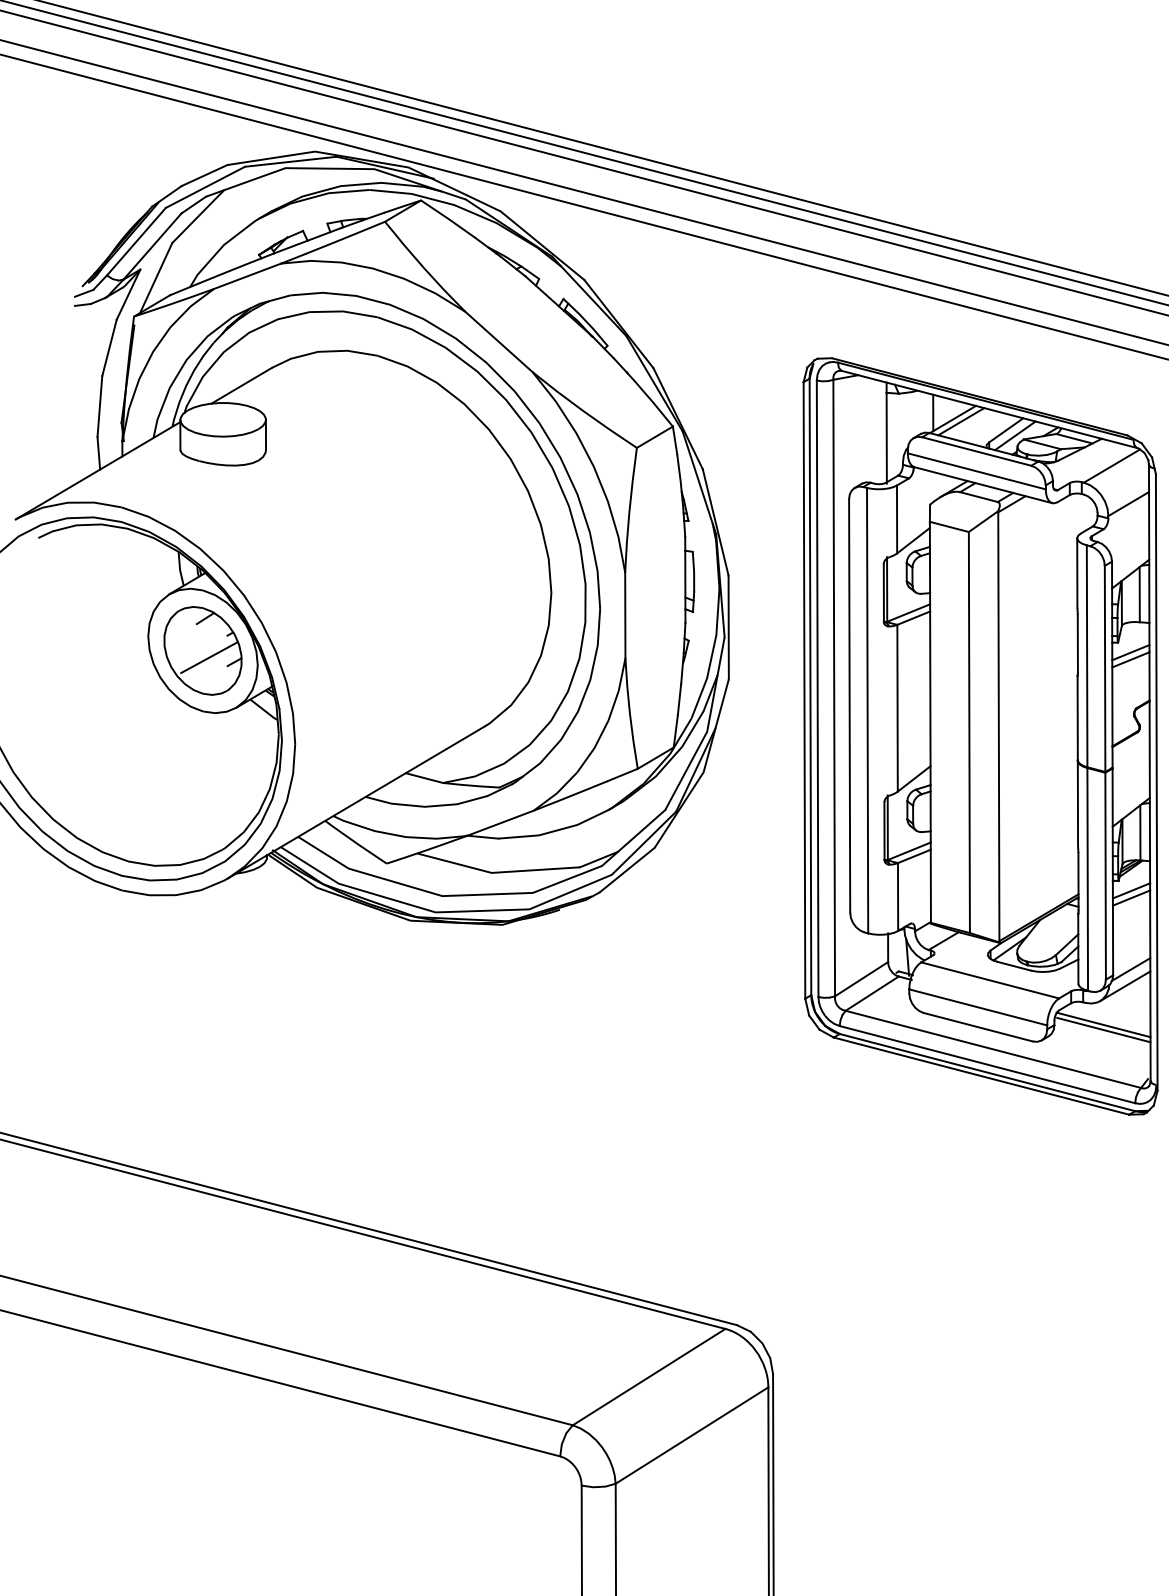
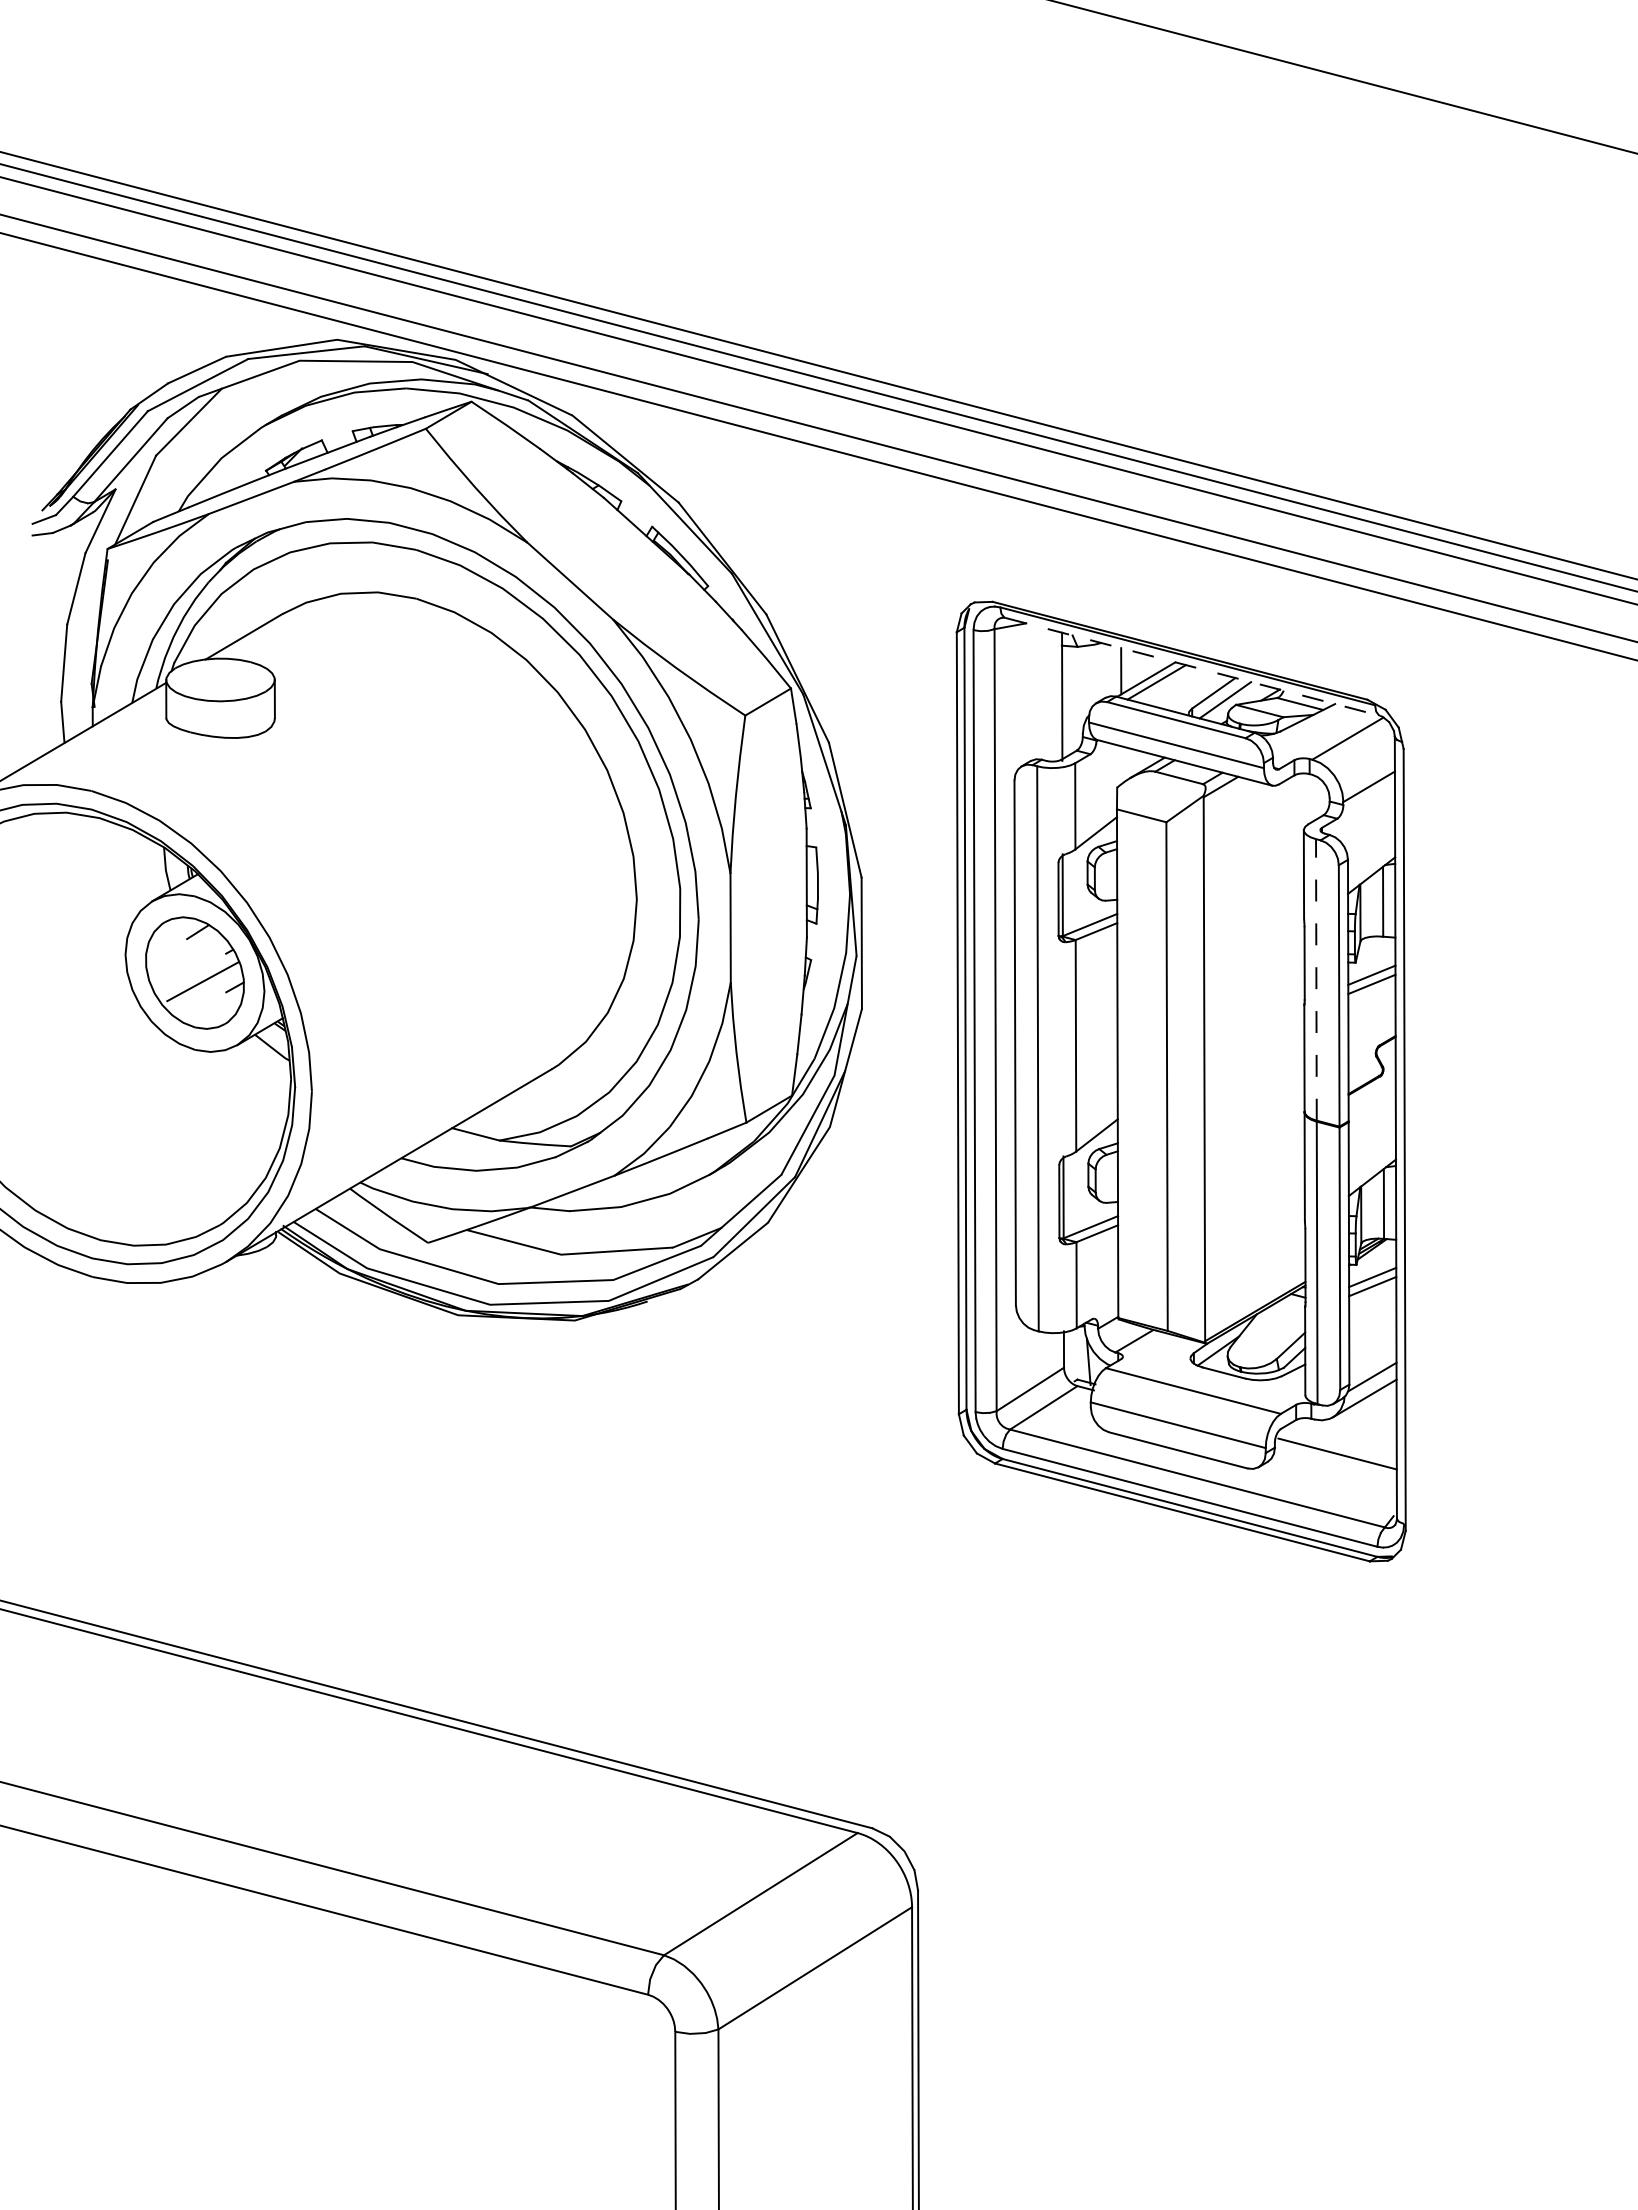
line: (989, 409) -> (1192, 666), solid -> dashed
line: (1087, 655) -> (1316, 979), solid -> dashed
line: (1102, 1024) -> (1336, 1447), removed

